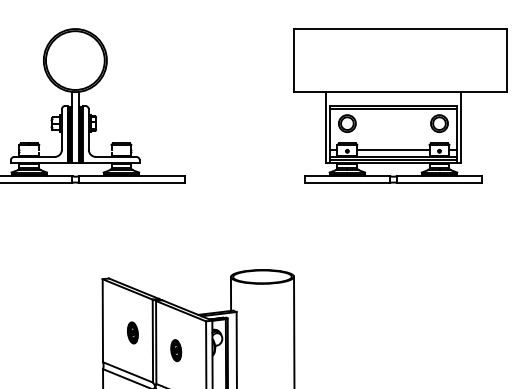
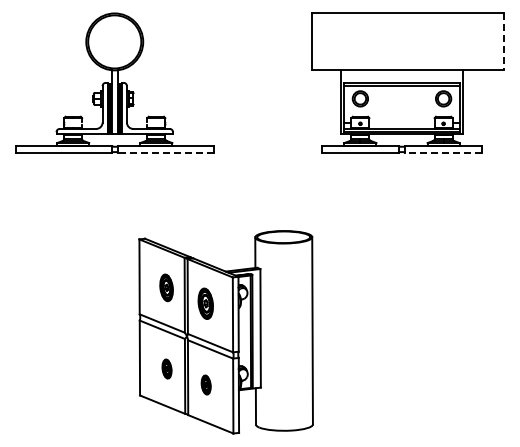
line: (506, 61) -> (504, 42), solid -> dashed
line: (392, 149) -> (401, 122), removed
line: (131, 183) -> (165, 152), solid -> dashed
line: (439, 183) -> (443, 152), solid -> dashed
part: (132, 332) -> (166, 287), size x1.4
part: (175, 350) -> (205, 303), size x1.6

